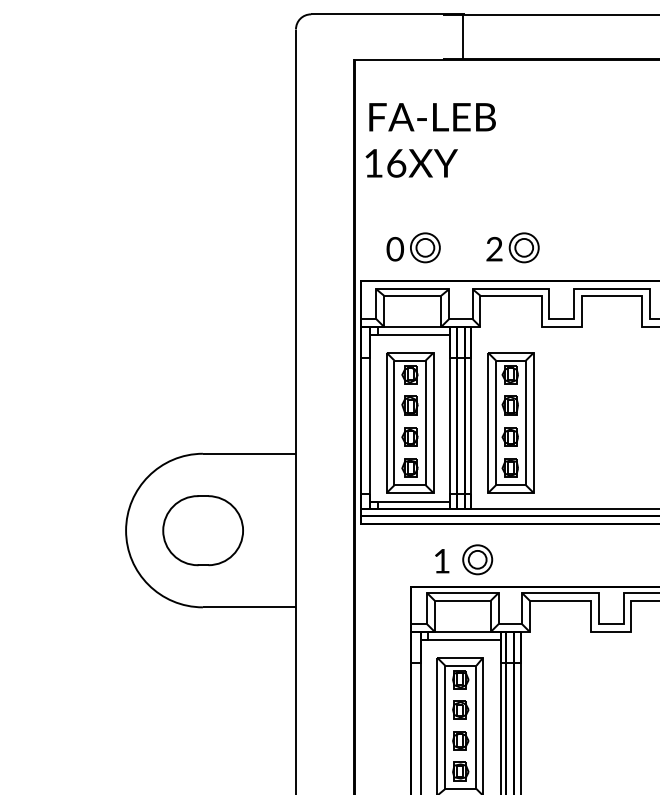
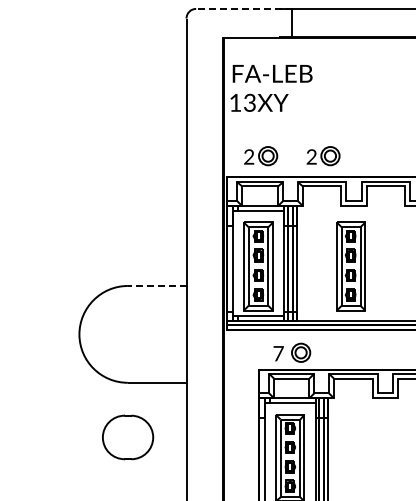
line: (387, 13) -> (244, 8), solid -> dashed
text: (395, 162) -> (249, 102), 16XY -> 13XY
text: (394, 248) -> (248, 156), 0 -> 2
part: (510, 422) -> (350, 266), moved
line: (248, 453) -> (156, 285), solid -> dashed
part: (203, 530) -> (128, 437), moved
text: (441, 560) -> (278, 353), 1 -> 7

